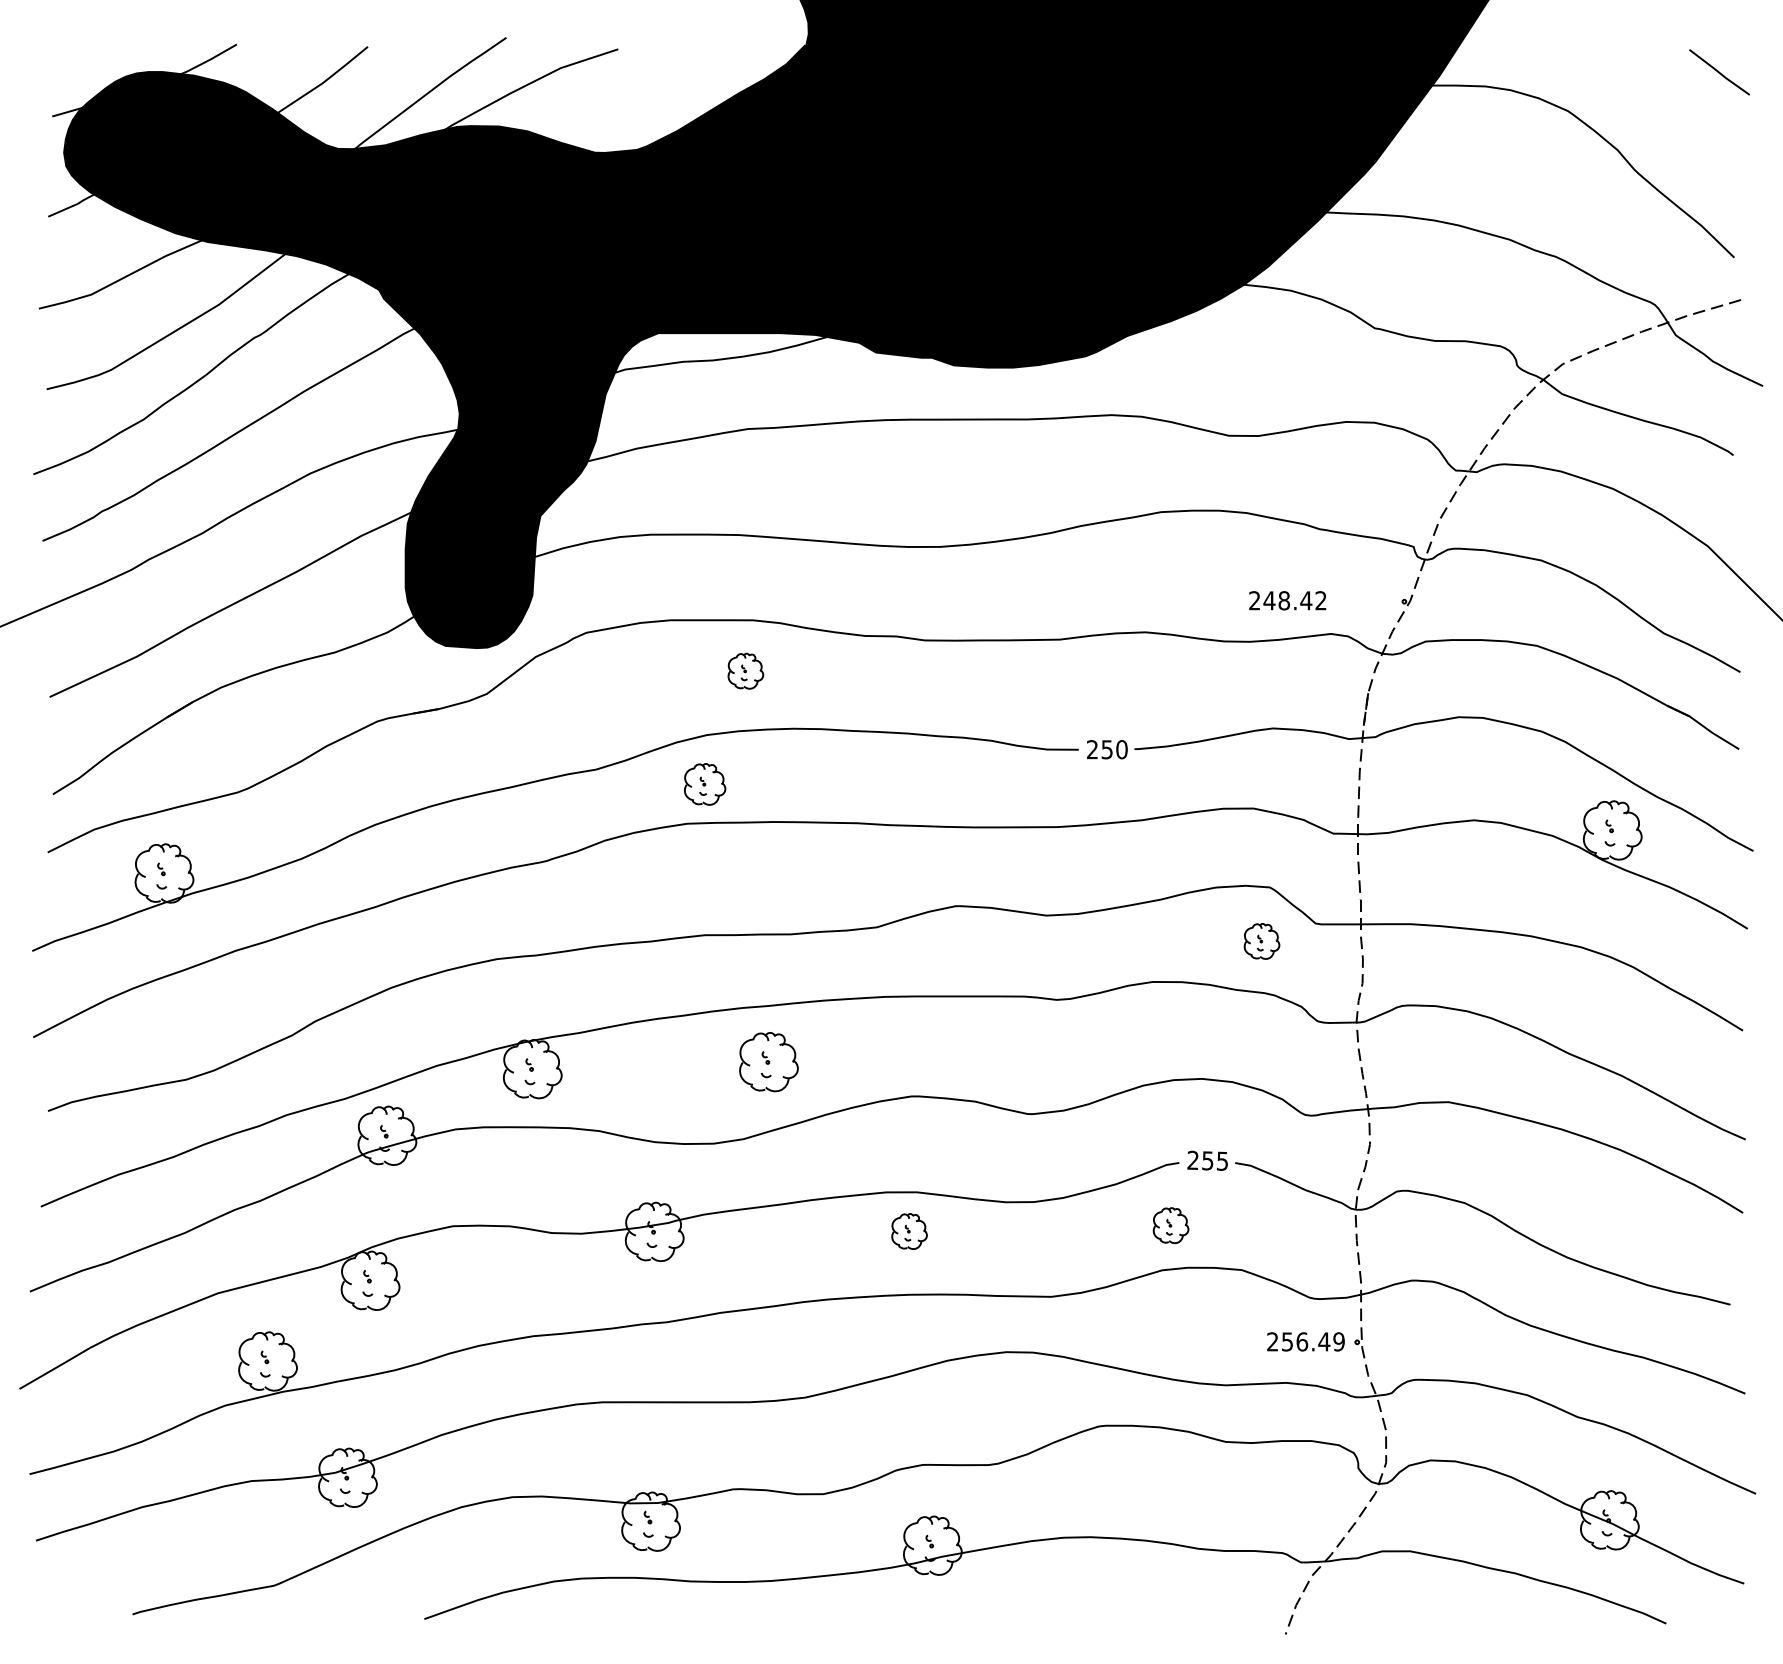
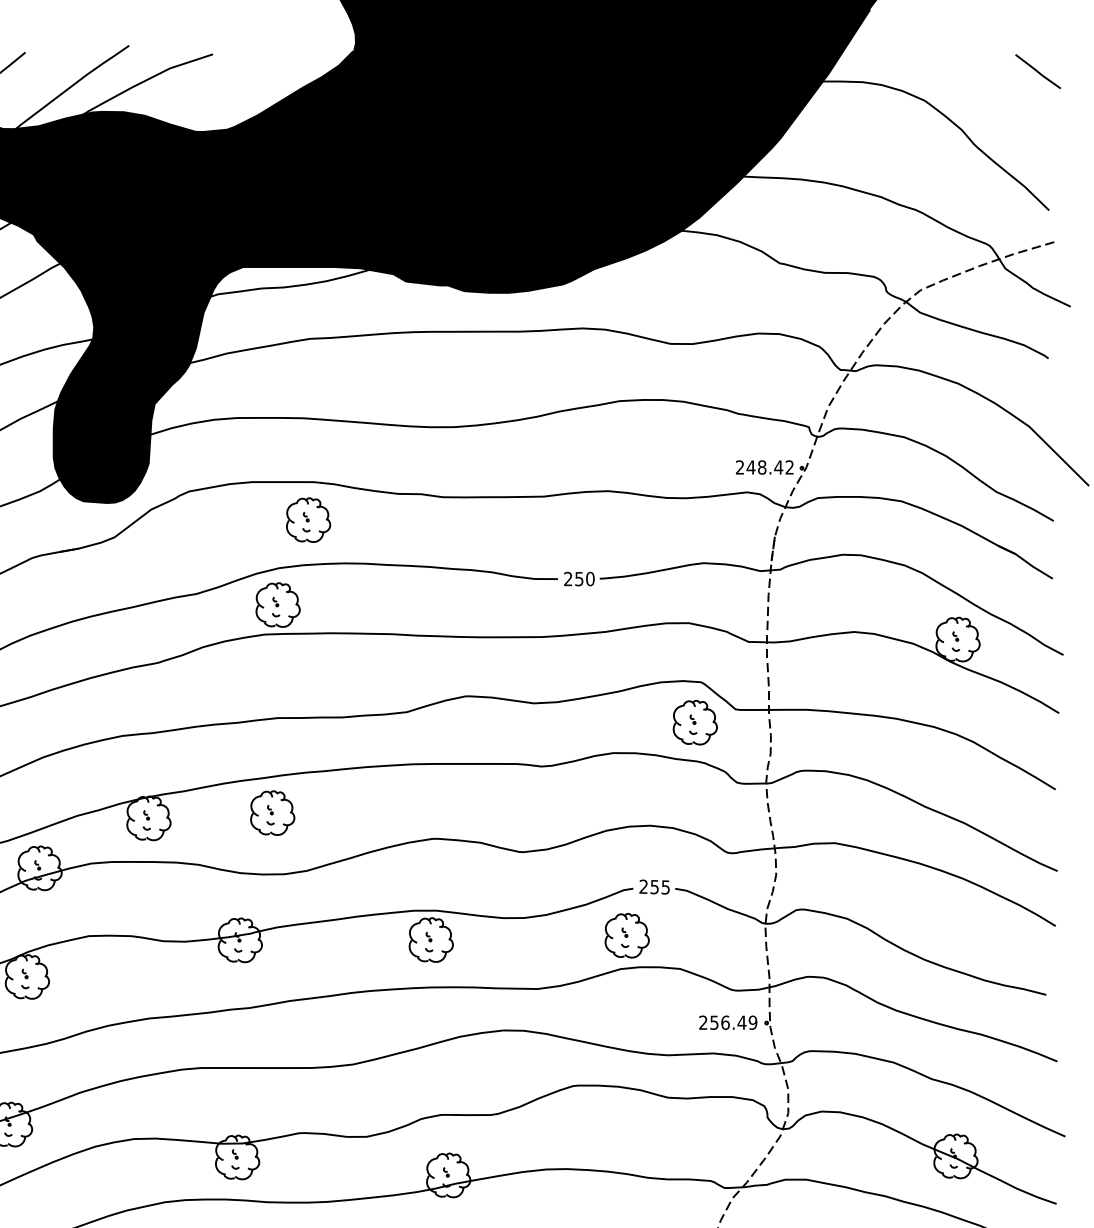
text: (1287, 600) -> (764, 467), moved
part: (745, 671) -> (308, 520), size x1.67
part: (704, 784) -> (277, 605), size x1.43
part: (1261, 941) -> (694, 722), size x1.67
part: (768, 1062) -> (272, 813), moved
part: (1170, 1225) -> (626, 935), size x1.67
part: (909, 1231) -> (431, 940), size x1.67

